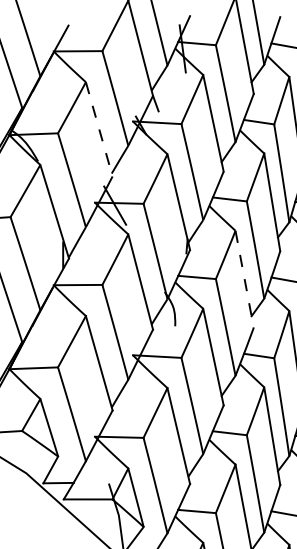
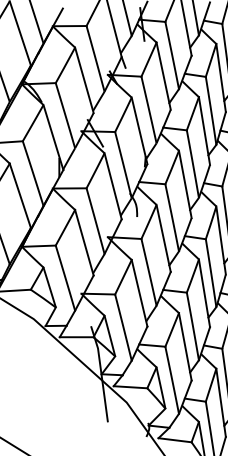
line: (99, 129) -> (84, 80), dashed -> solid
line: (244, 279) -> (185, 184), dashed -> solid

